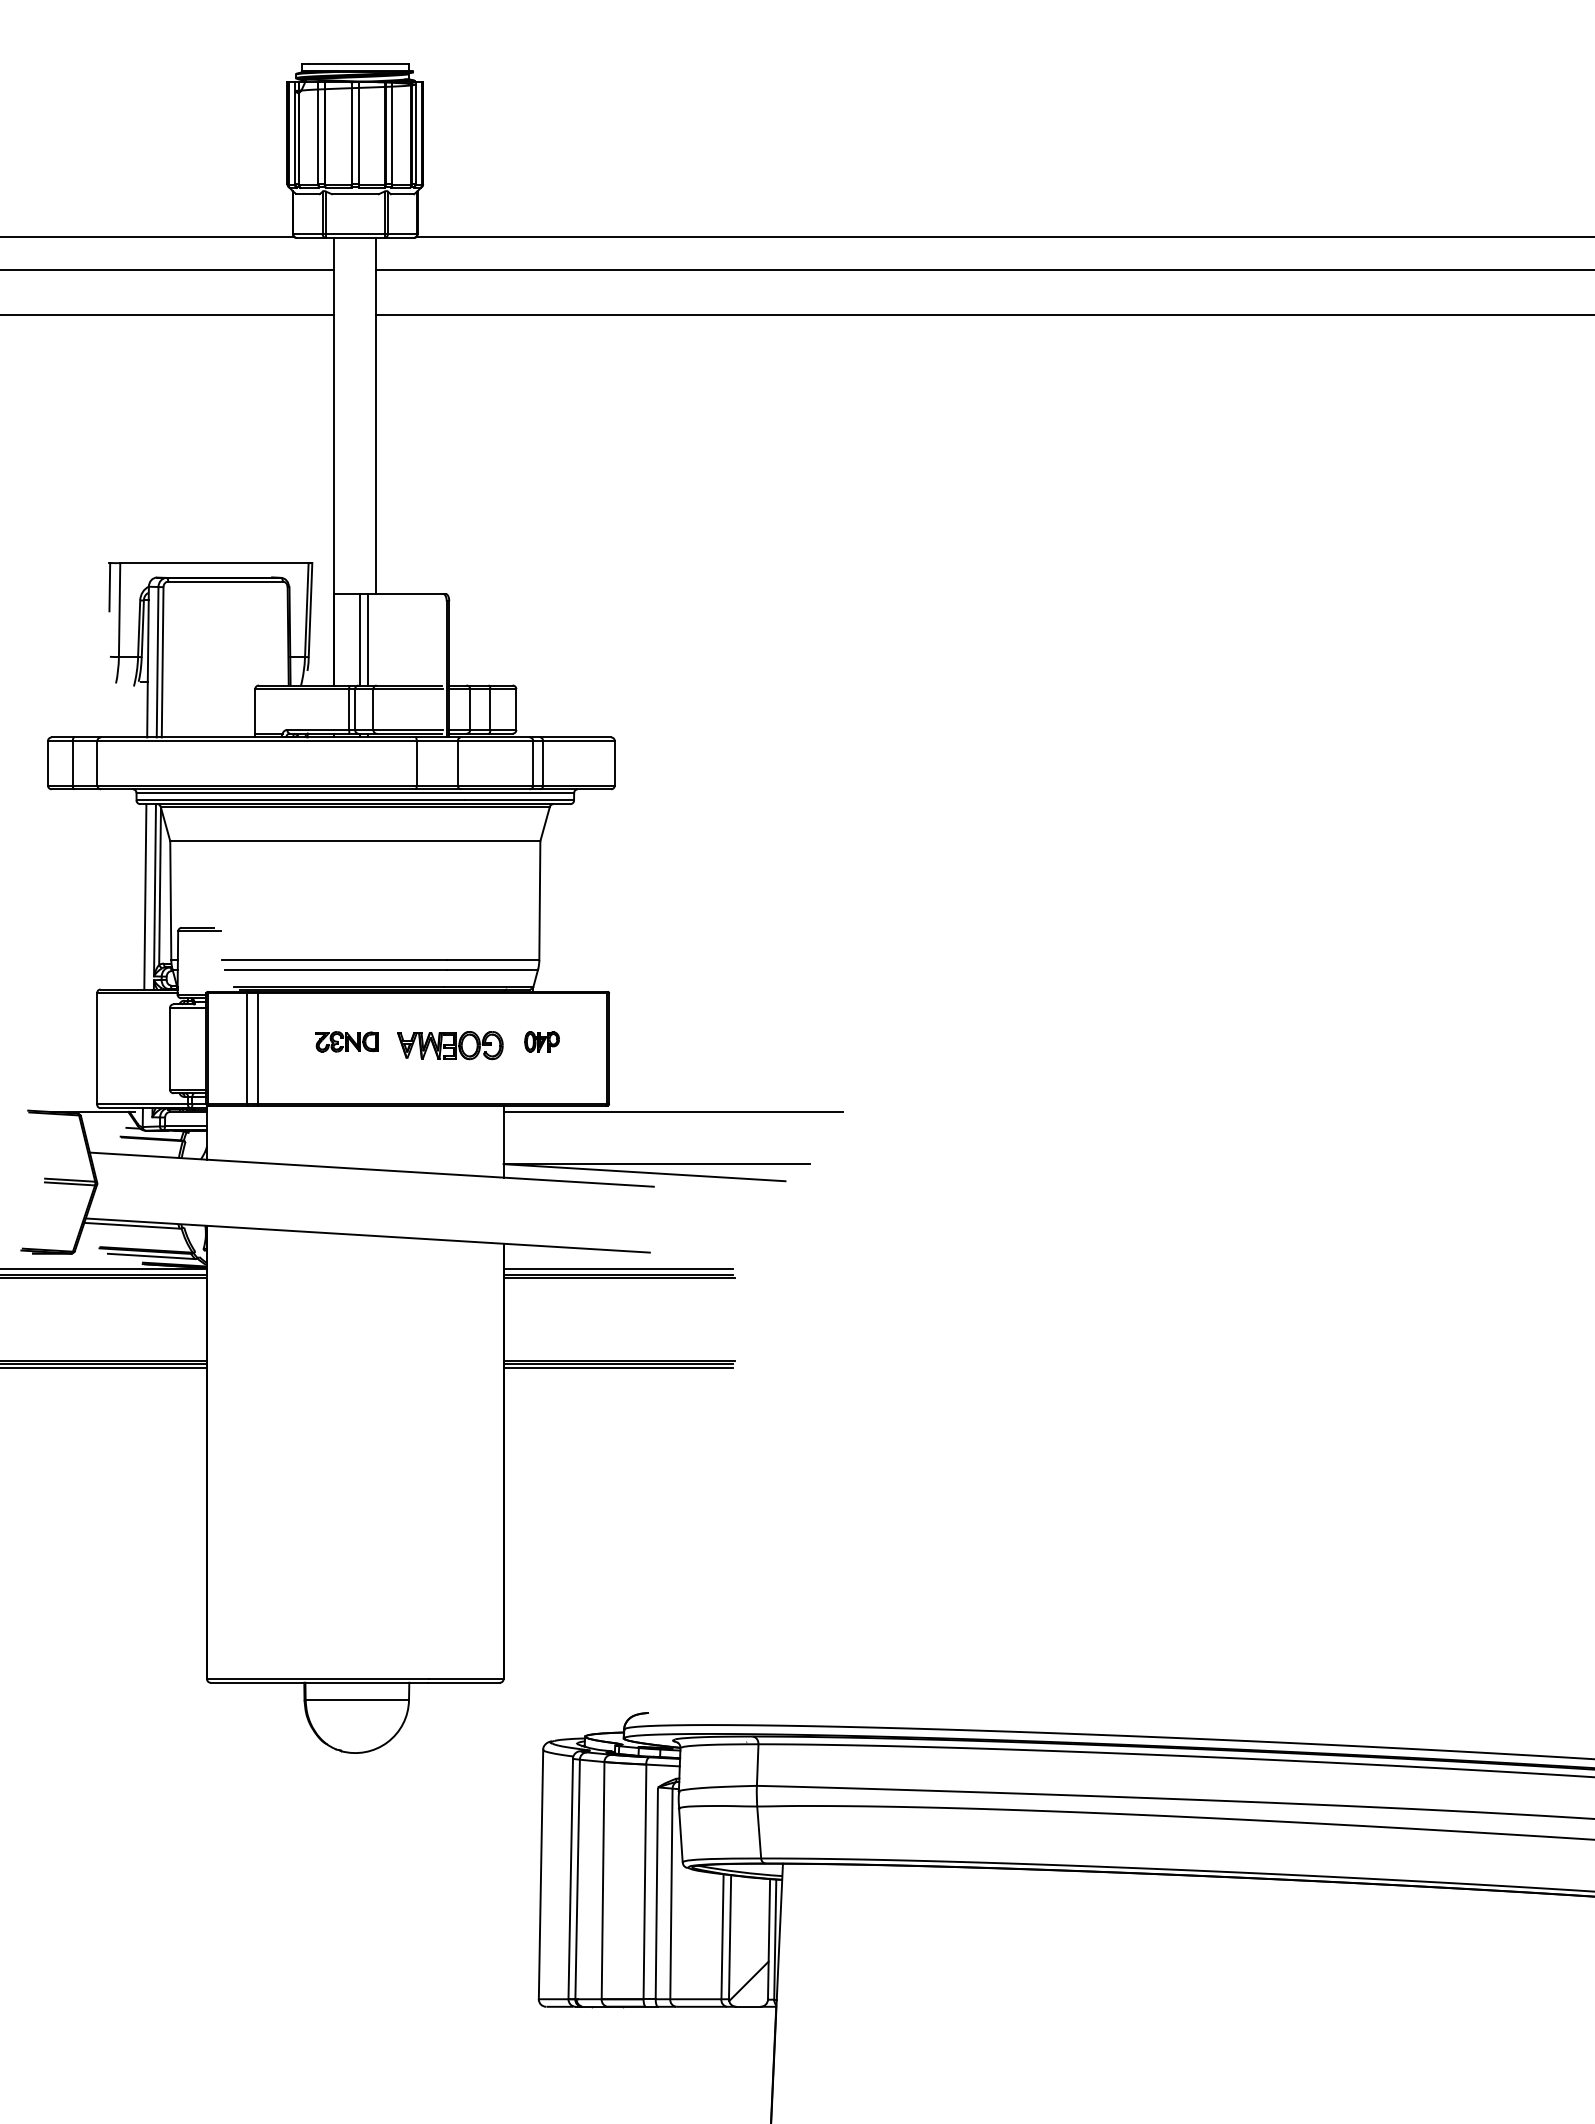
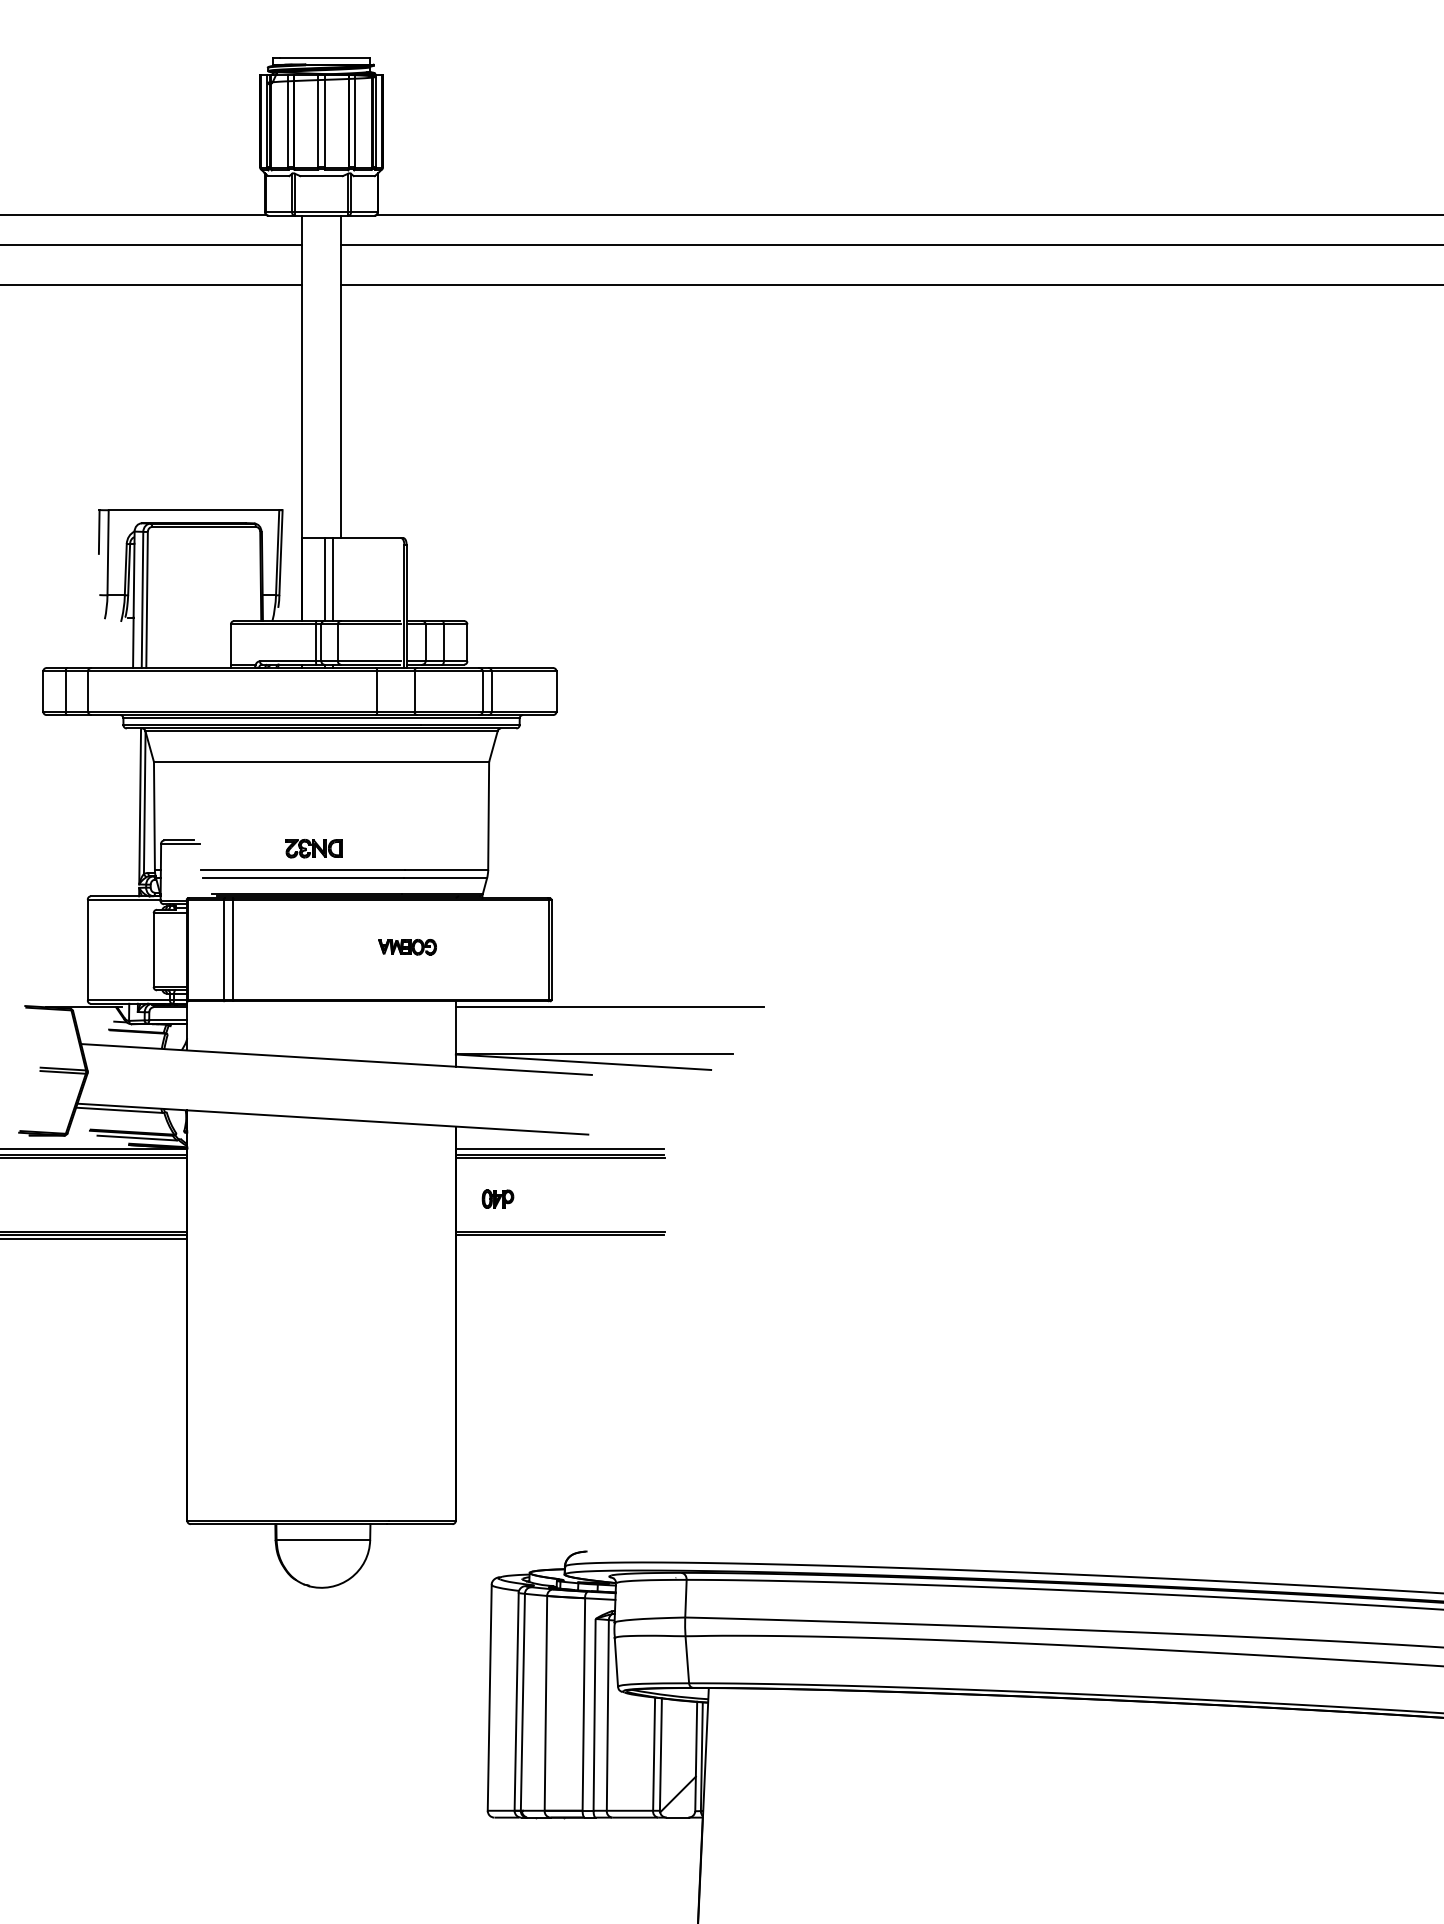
line: (145, 896) -> (131, 812), removed
part: (346, 1041) -> (313, 848), moved
part: (541, 1041) -> (497, 1198), moved
part: (450, 1045) -> (407, 947), size x0.6
line: (618, 1367) -> (559, 1238), removed

